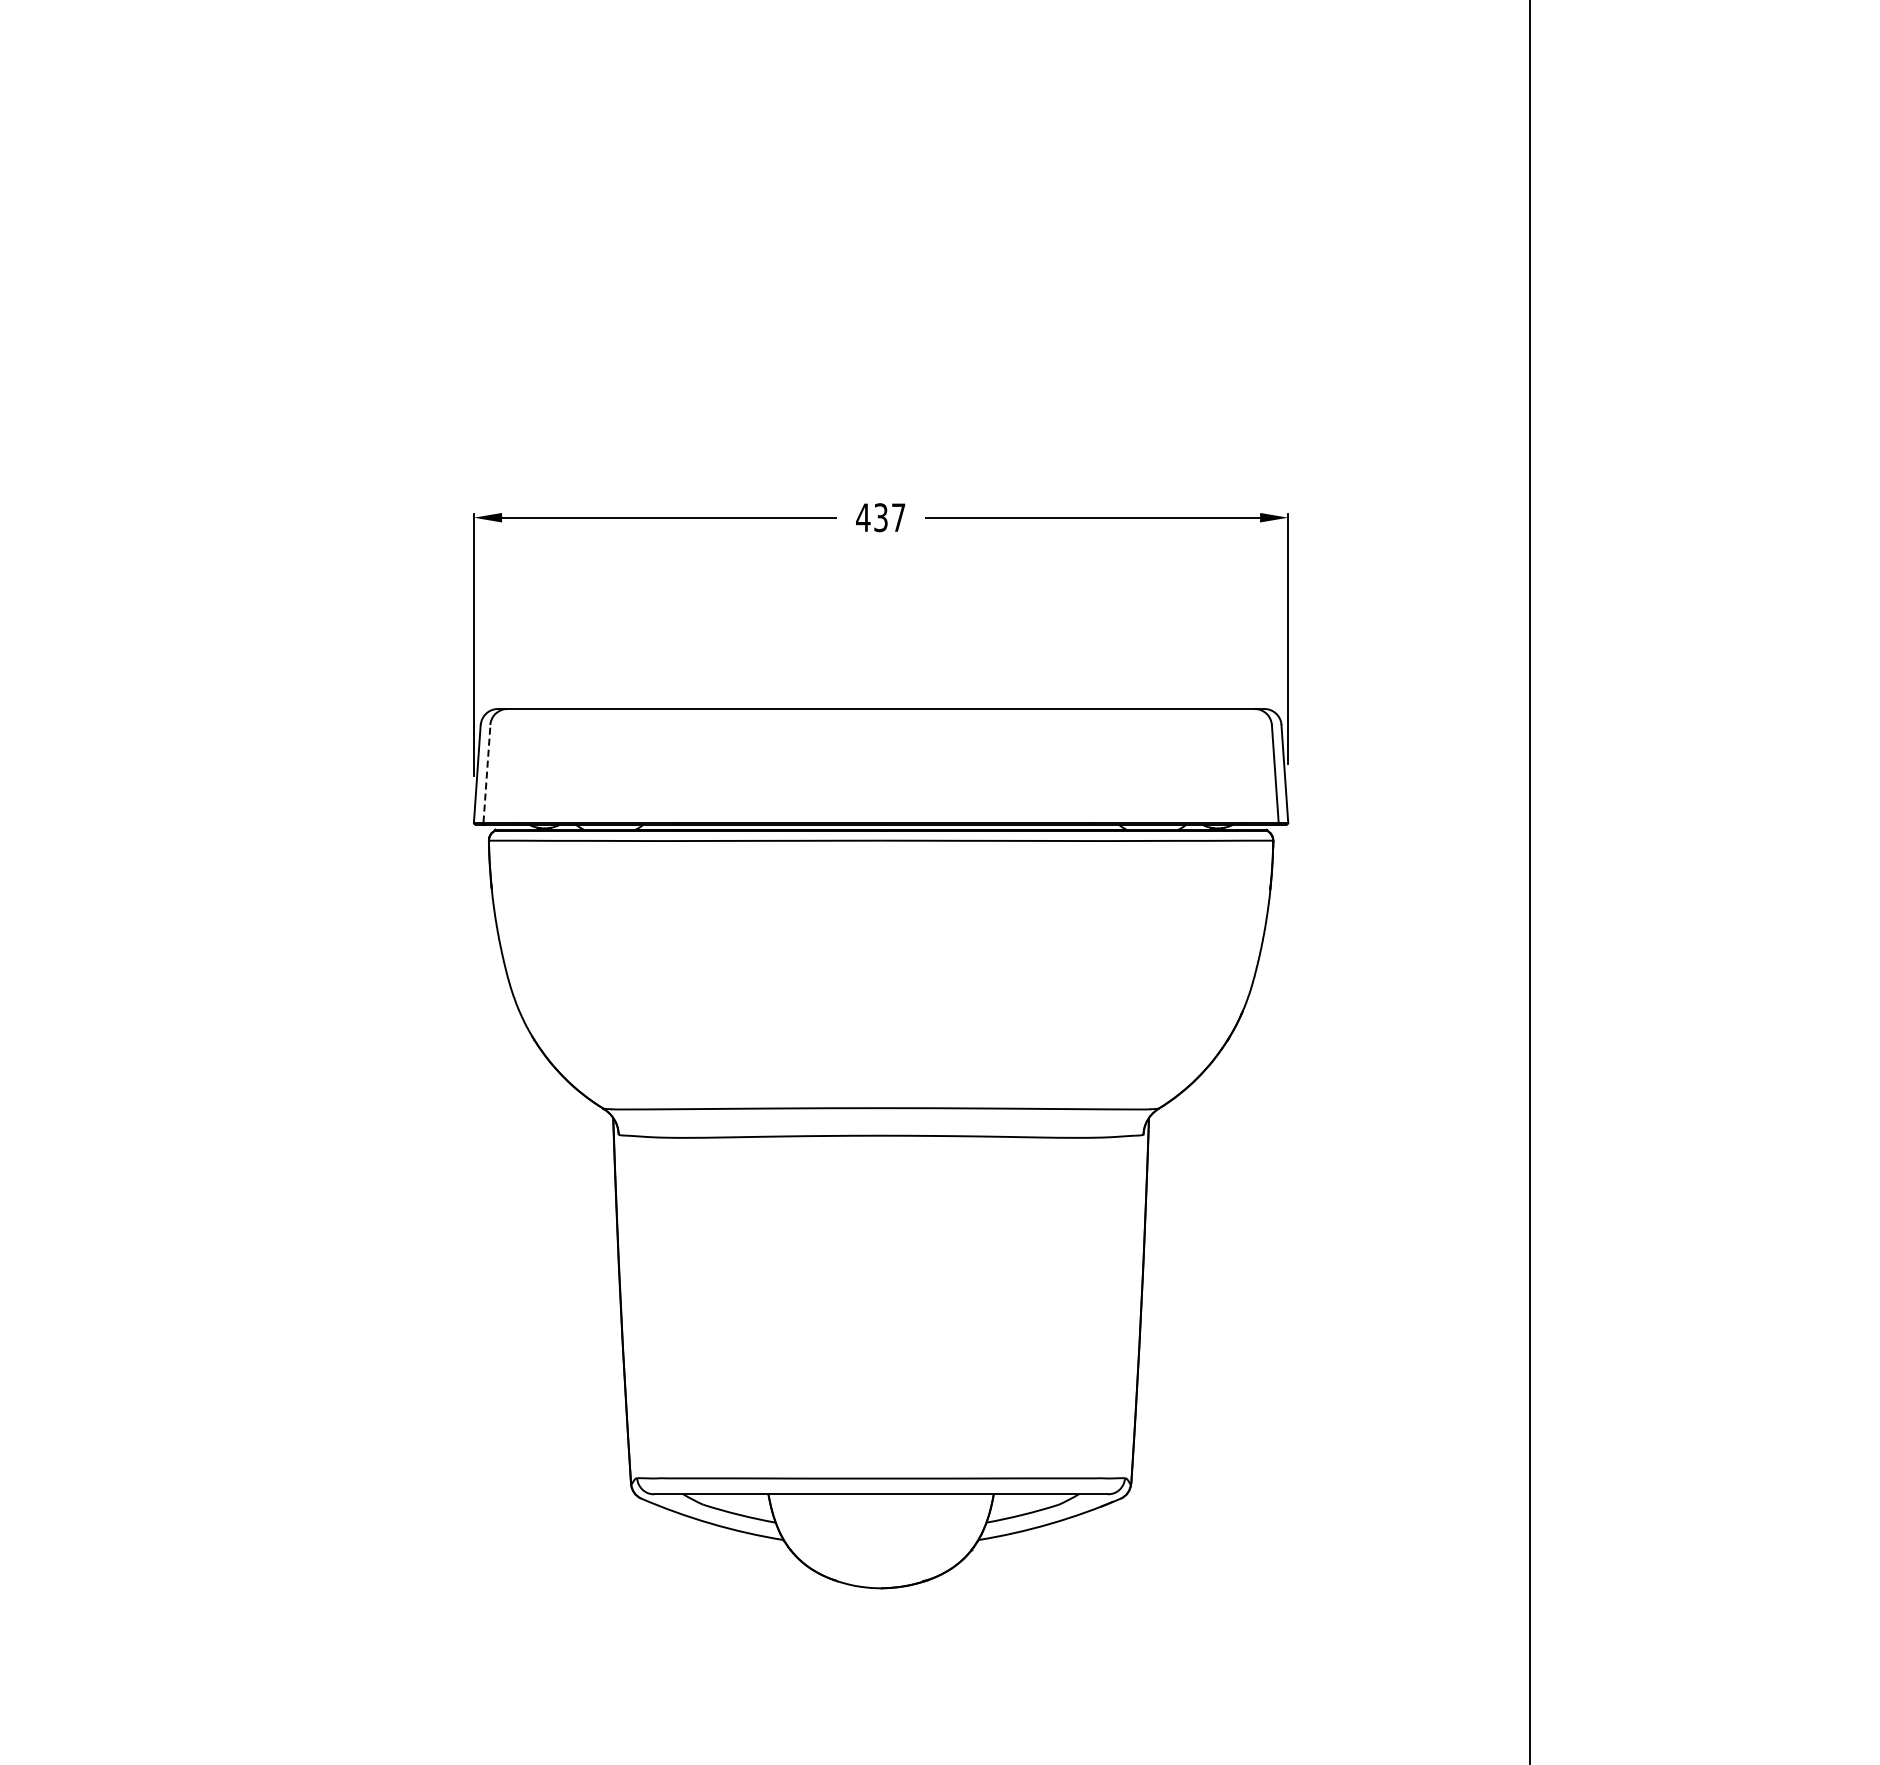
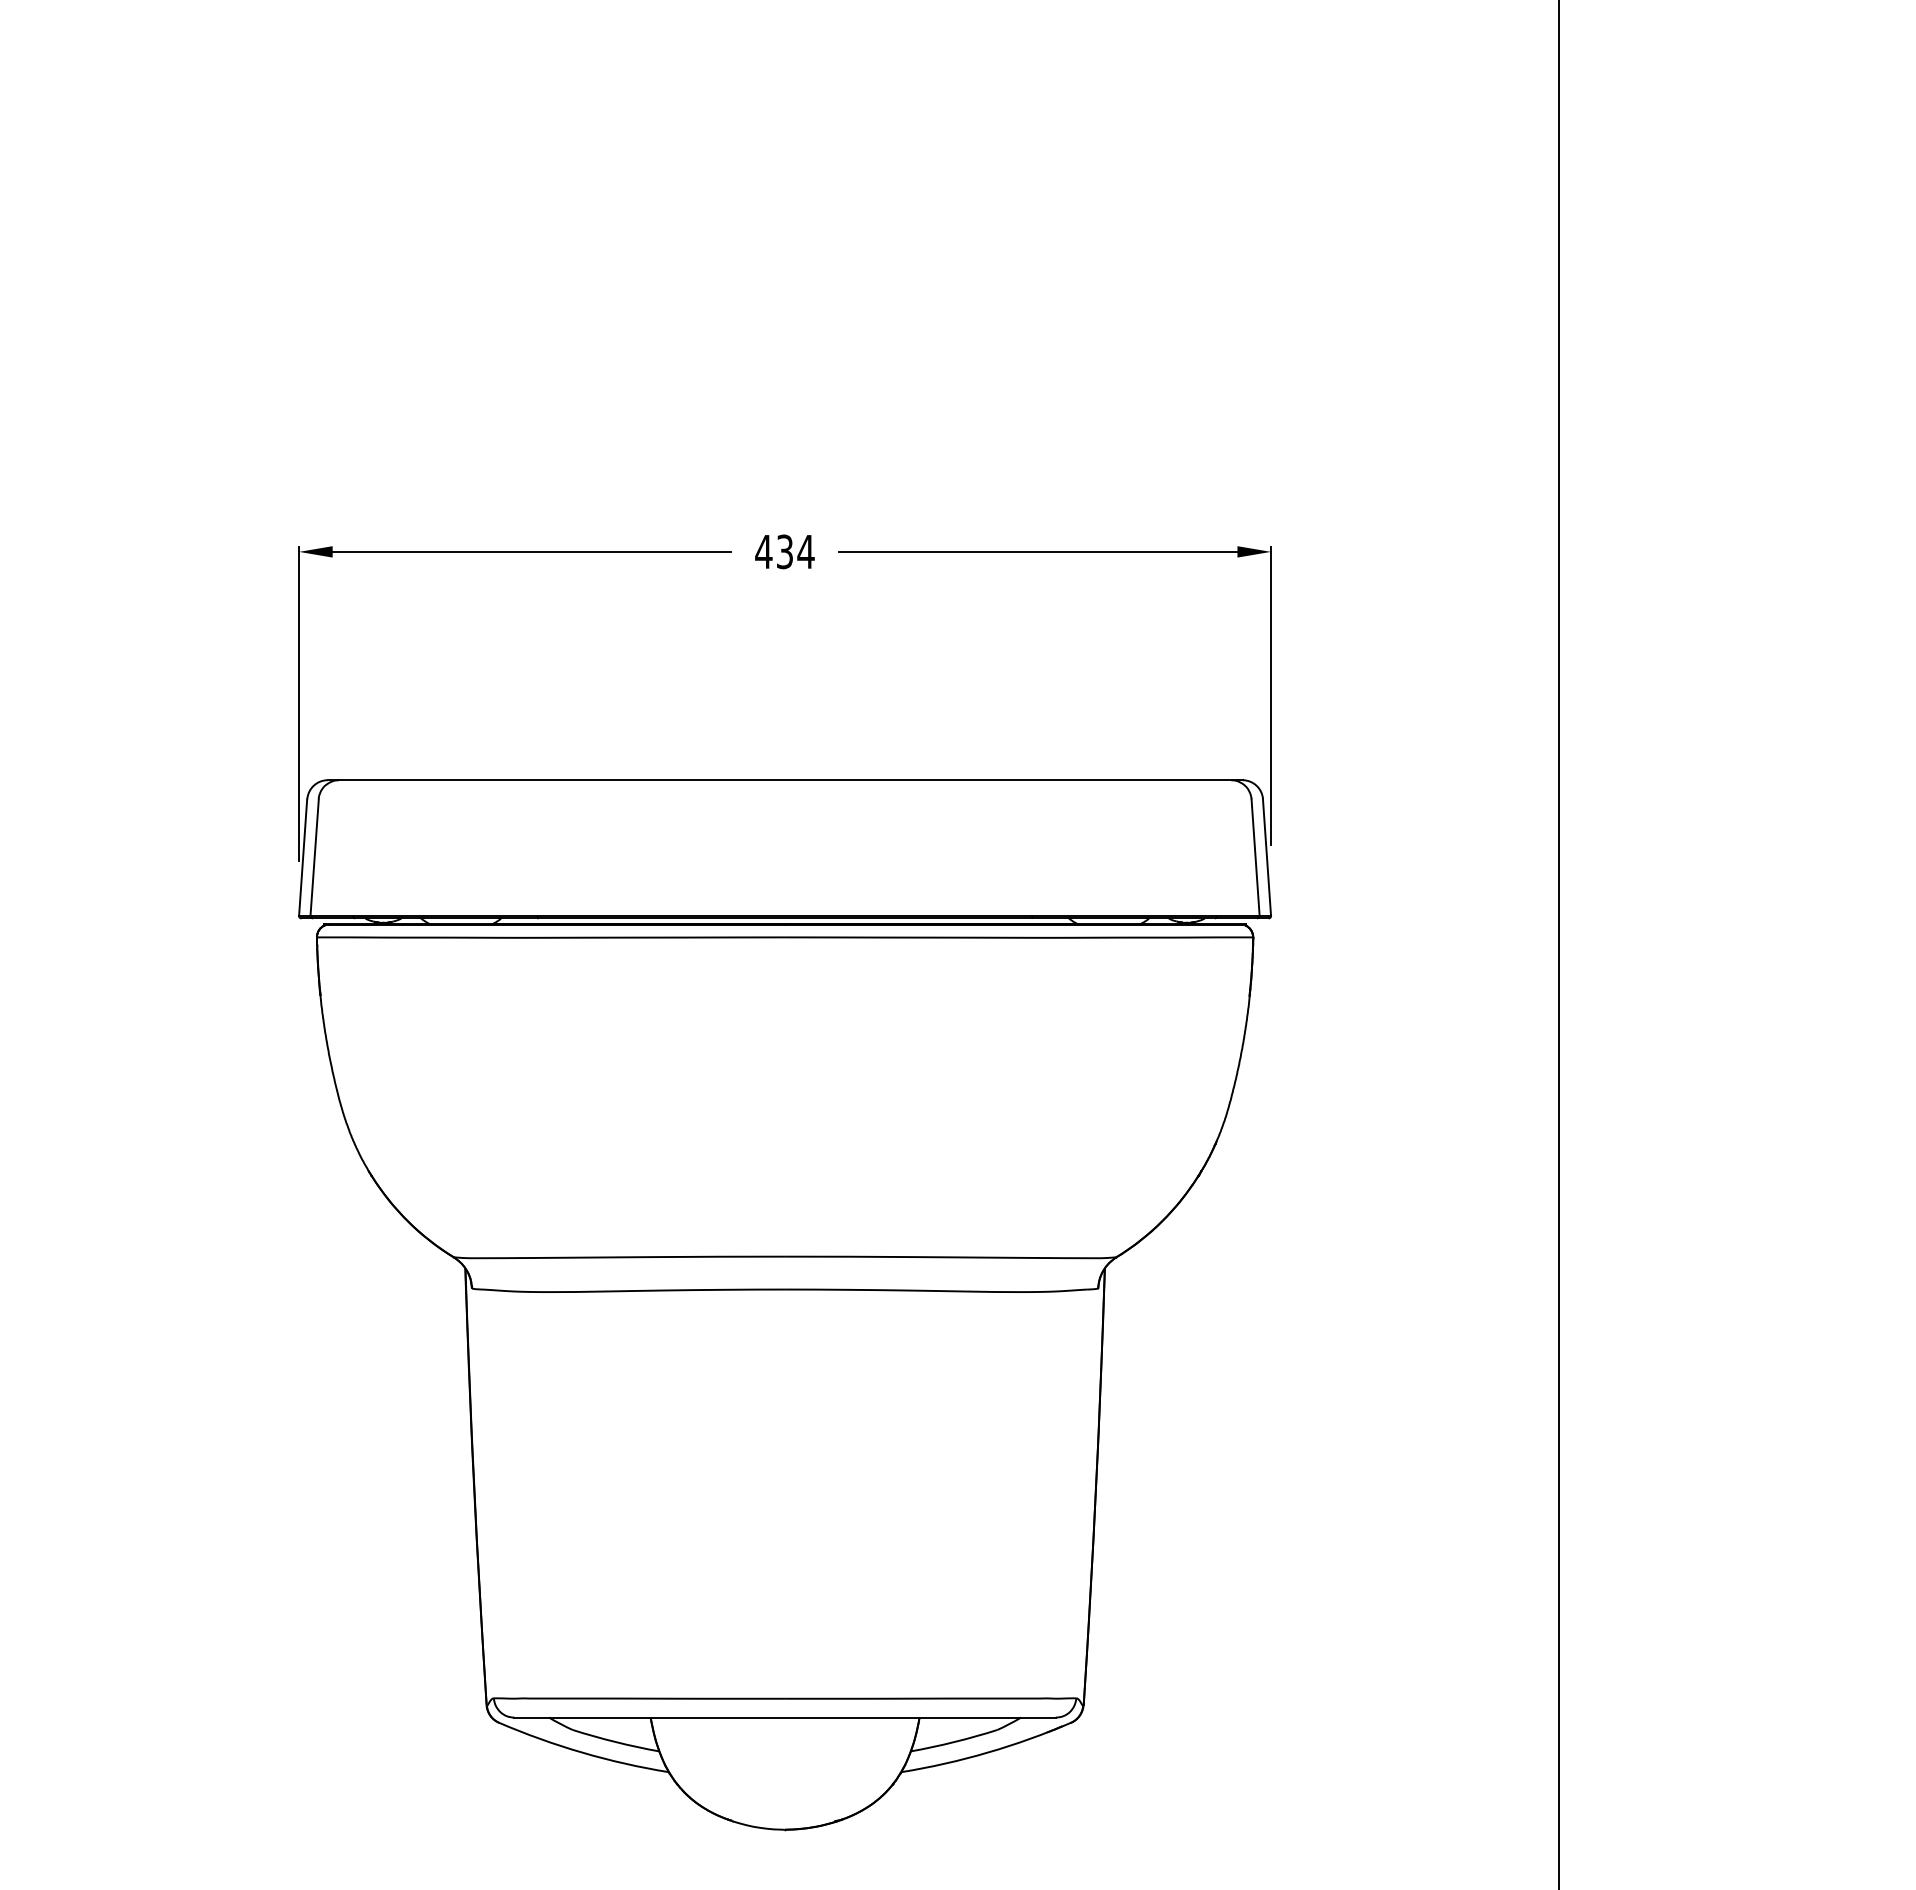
text: (898, 517) -> (805, 551), 437 -> 434
line: (486, 773) -> (314, 857), dashed -> solid

